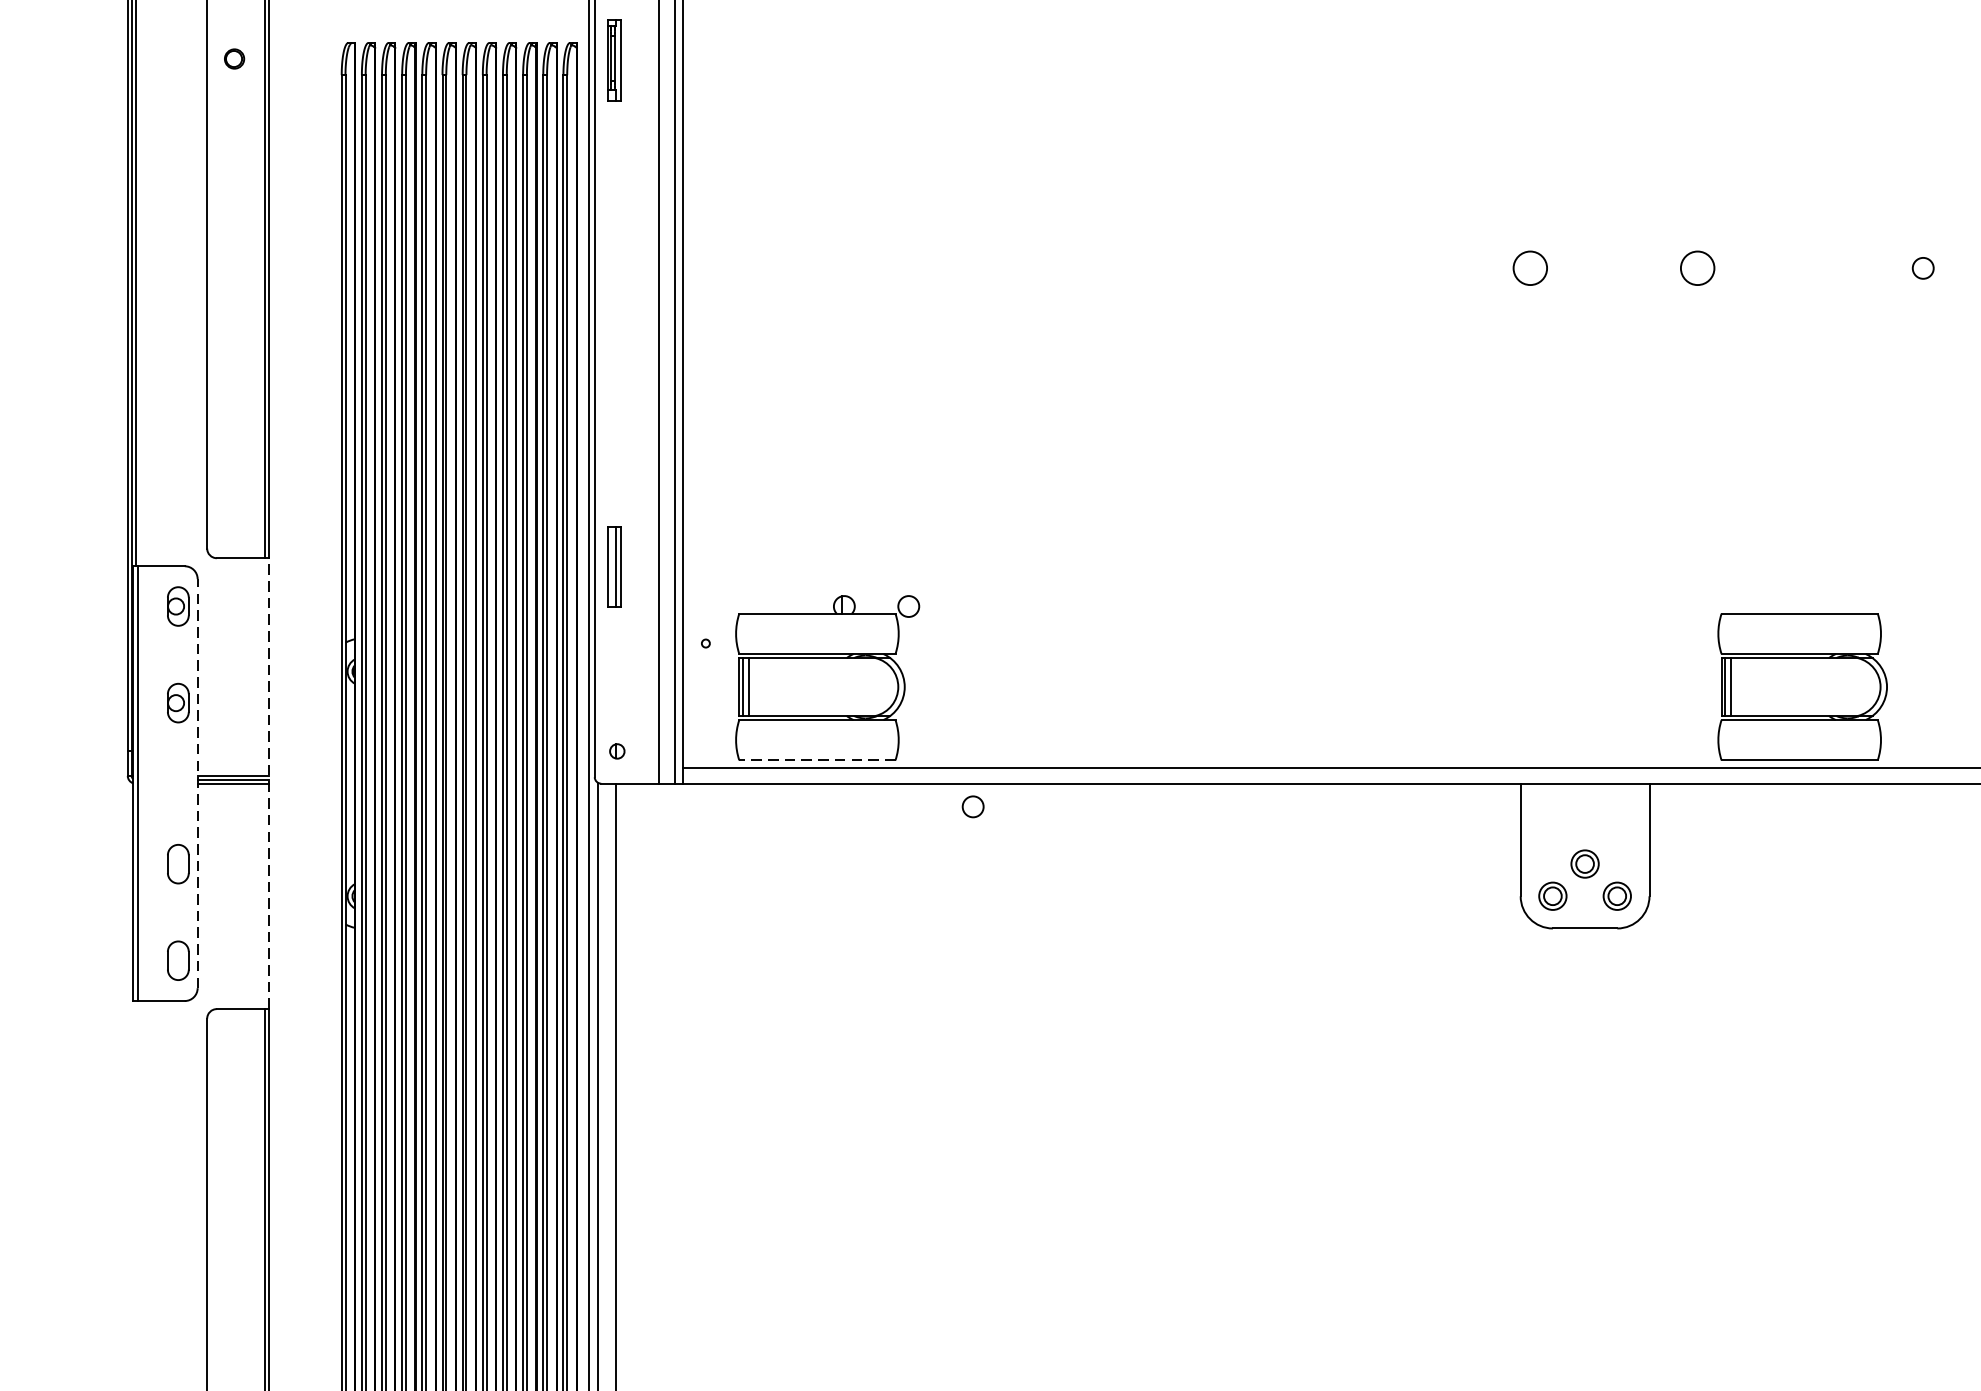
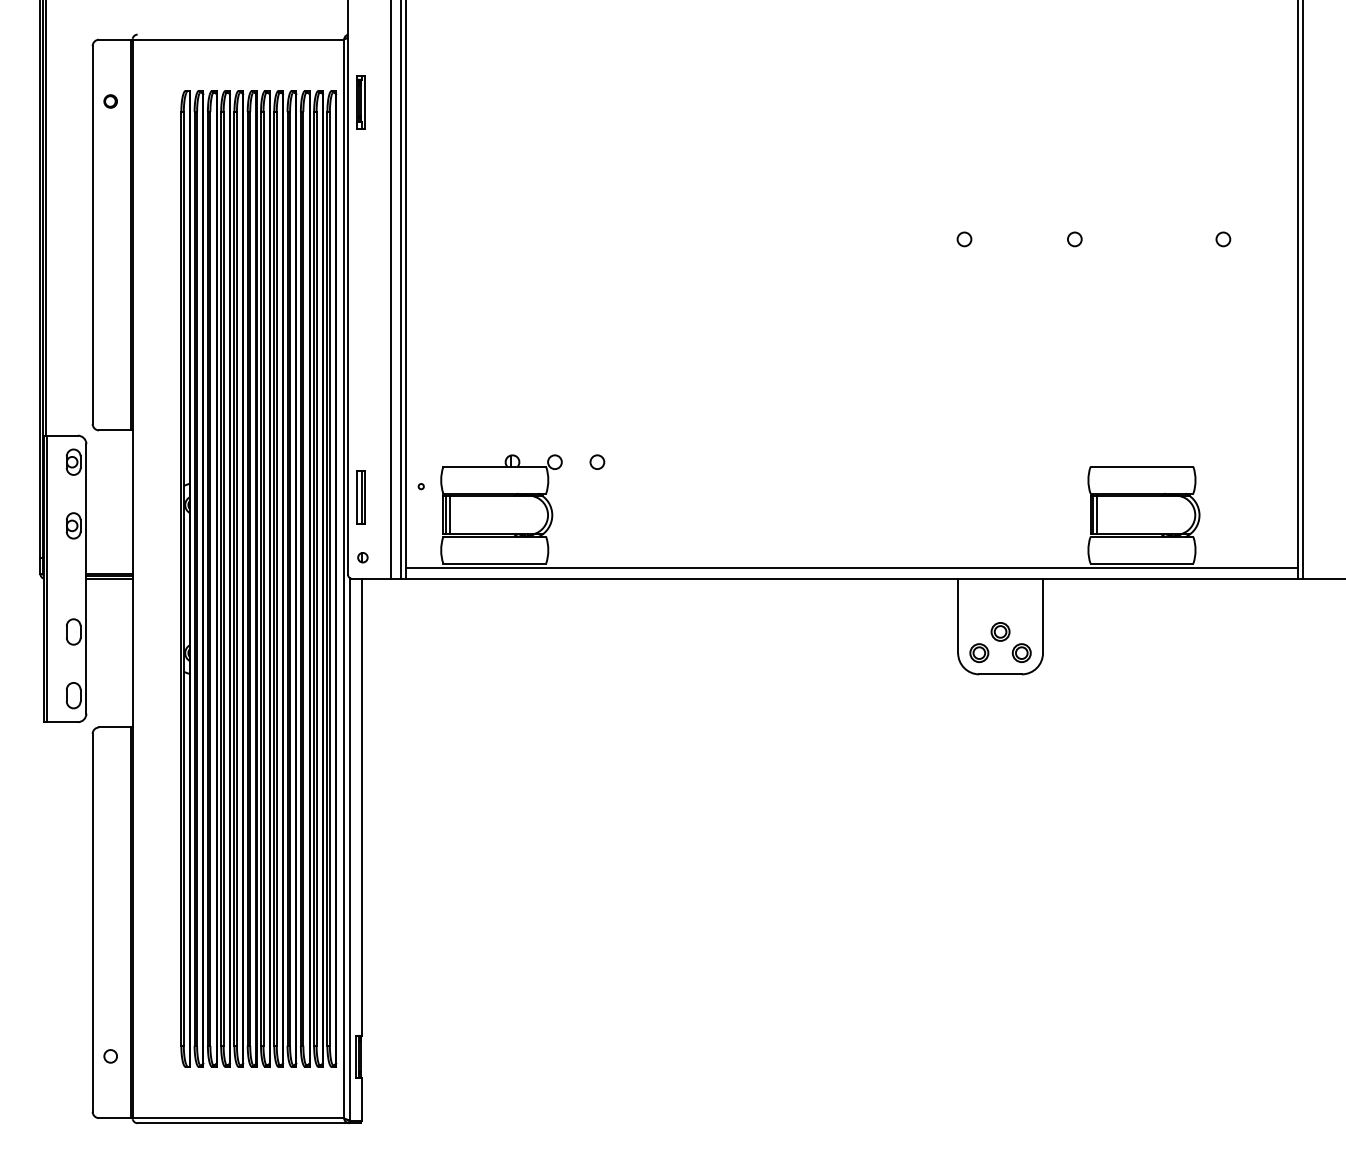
circle: (1530, 268) -> (964, 239), size x0.62
circle: (1697, 268) -> (1074, 239), size x0.62
part: (613, 567) -> (360, 497), moved
line: (817, 760) -> (494, 563), dashed -> solid
line: (197, 782) -> (86, 578), dashed -> solid
line: (269, 782) -> (133, 578), dashed -> solid
circle: (973, 805) -> (597, 461), moved

